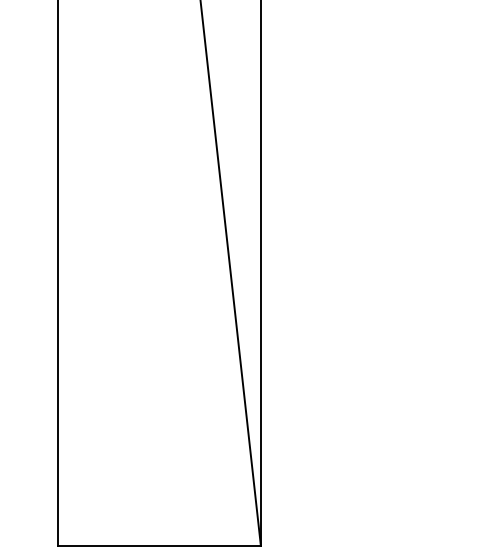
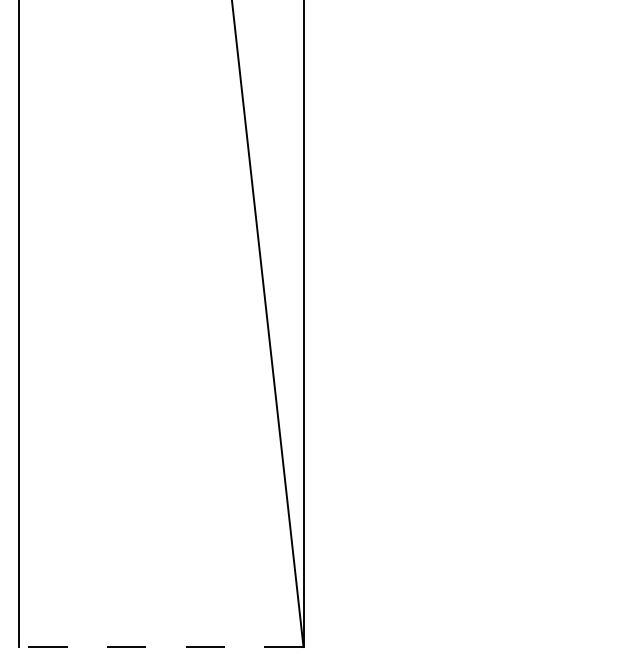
line: (159, 545) -> (161, 646), solid -> dashed

